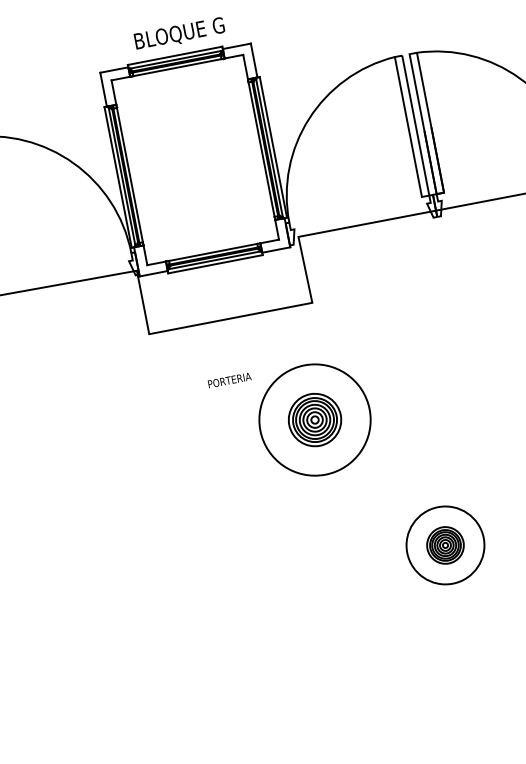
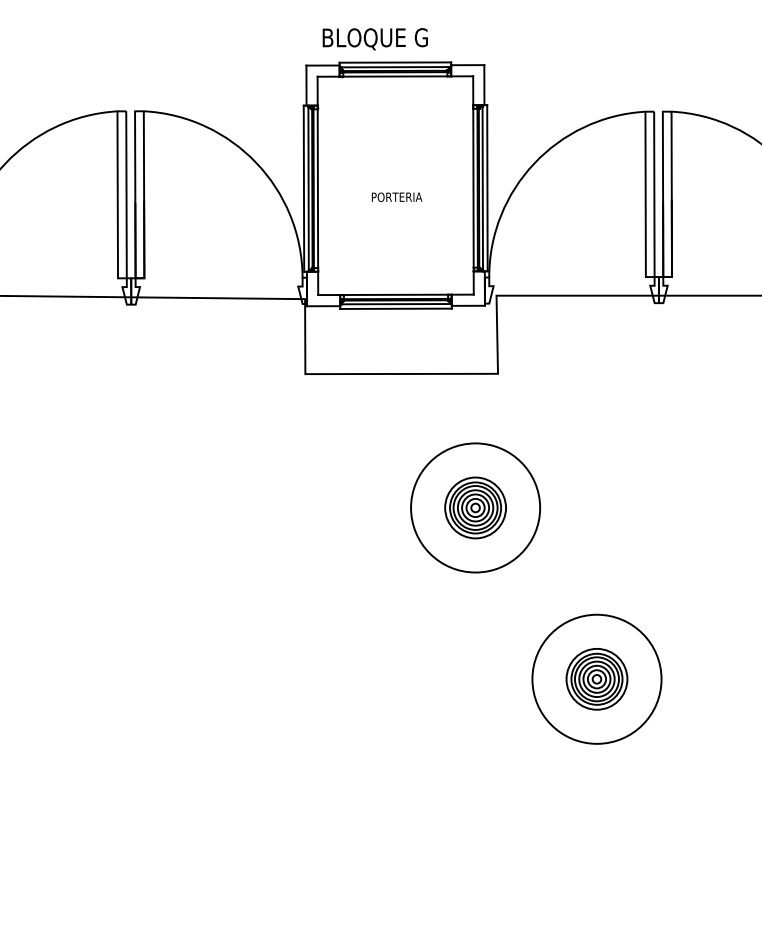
text: (179, 34) -> (374, 39), moved
text: (230, 379) -> (397, 196), moved
part: (444, 544) -> (596, 678), size x1.43

